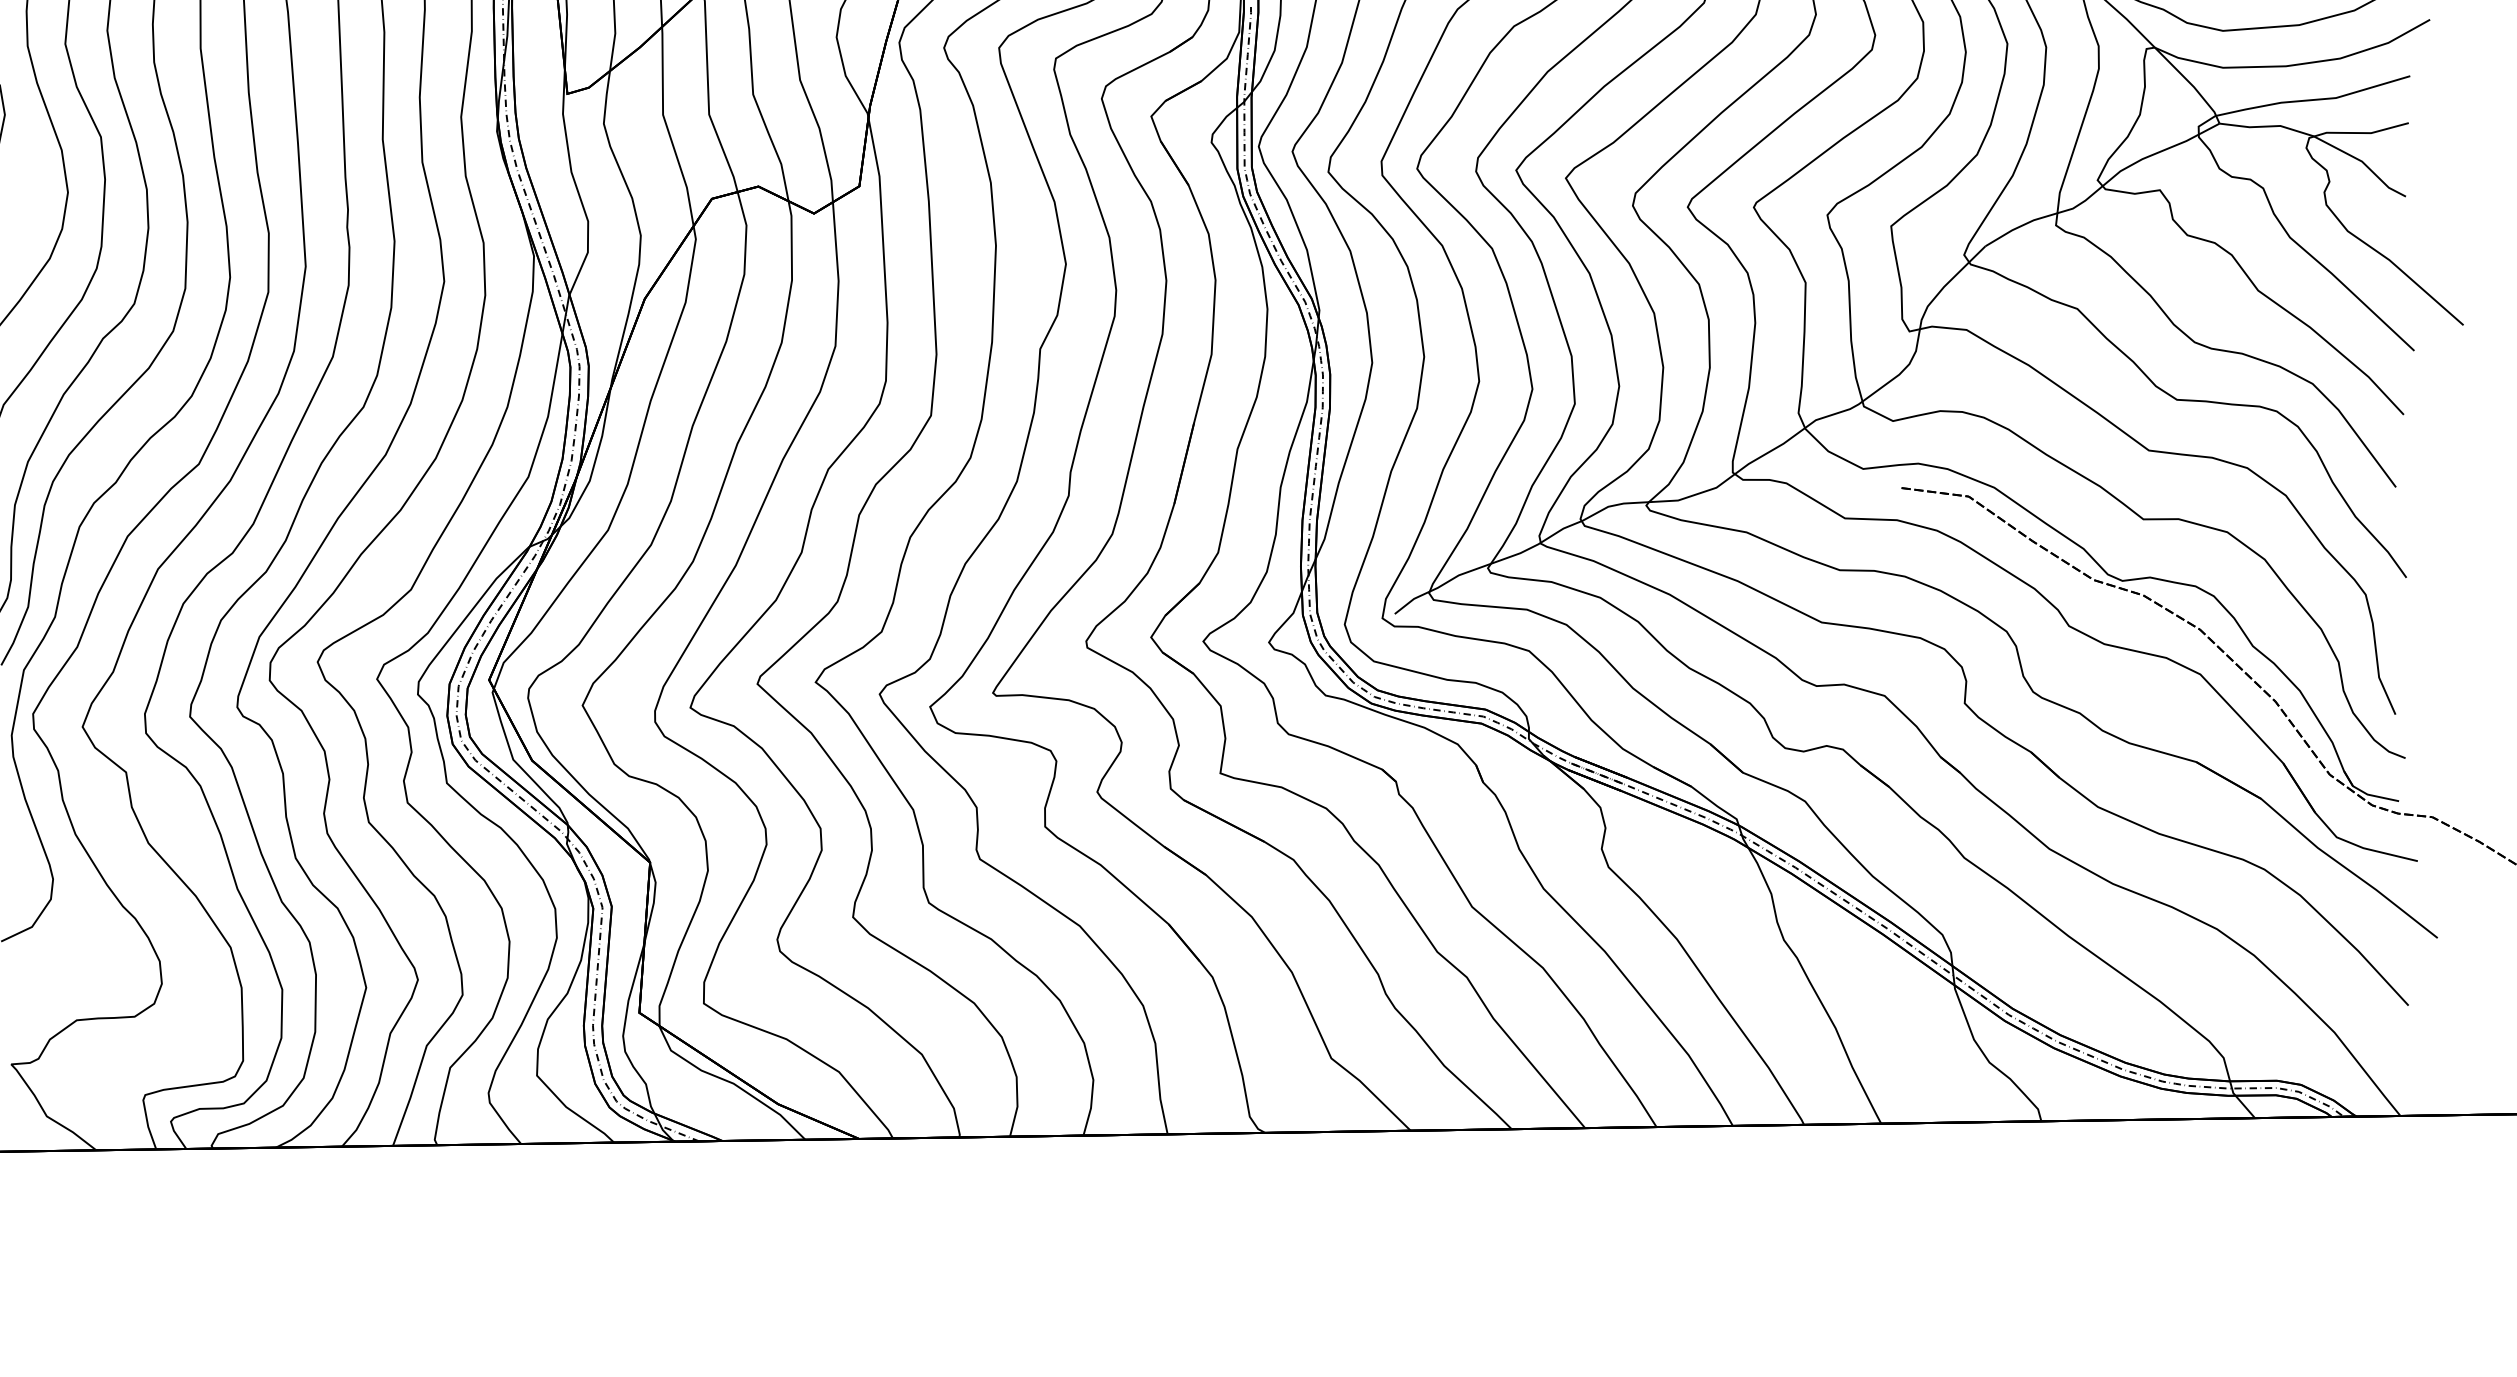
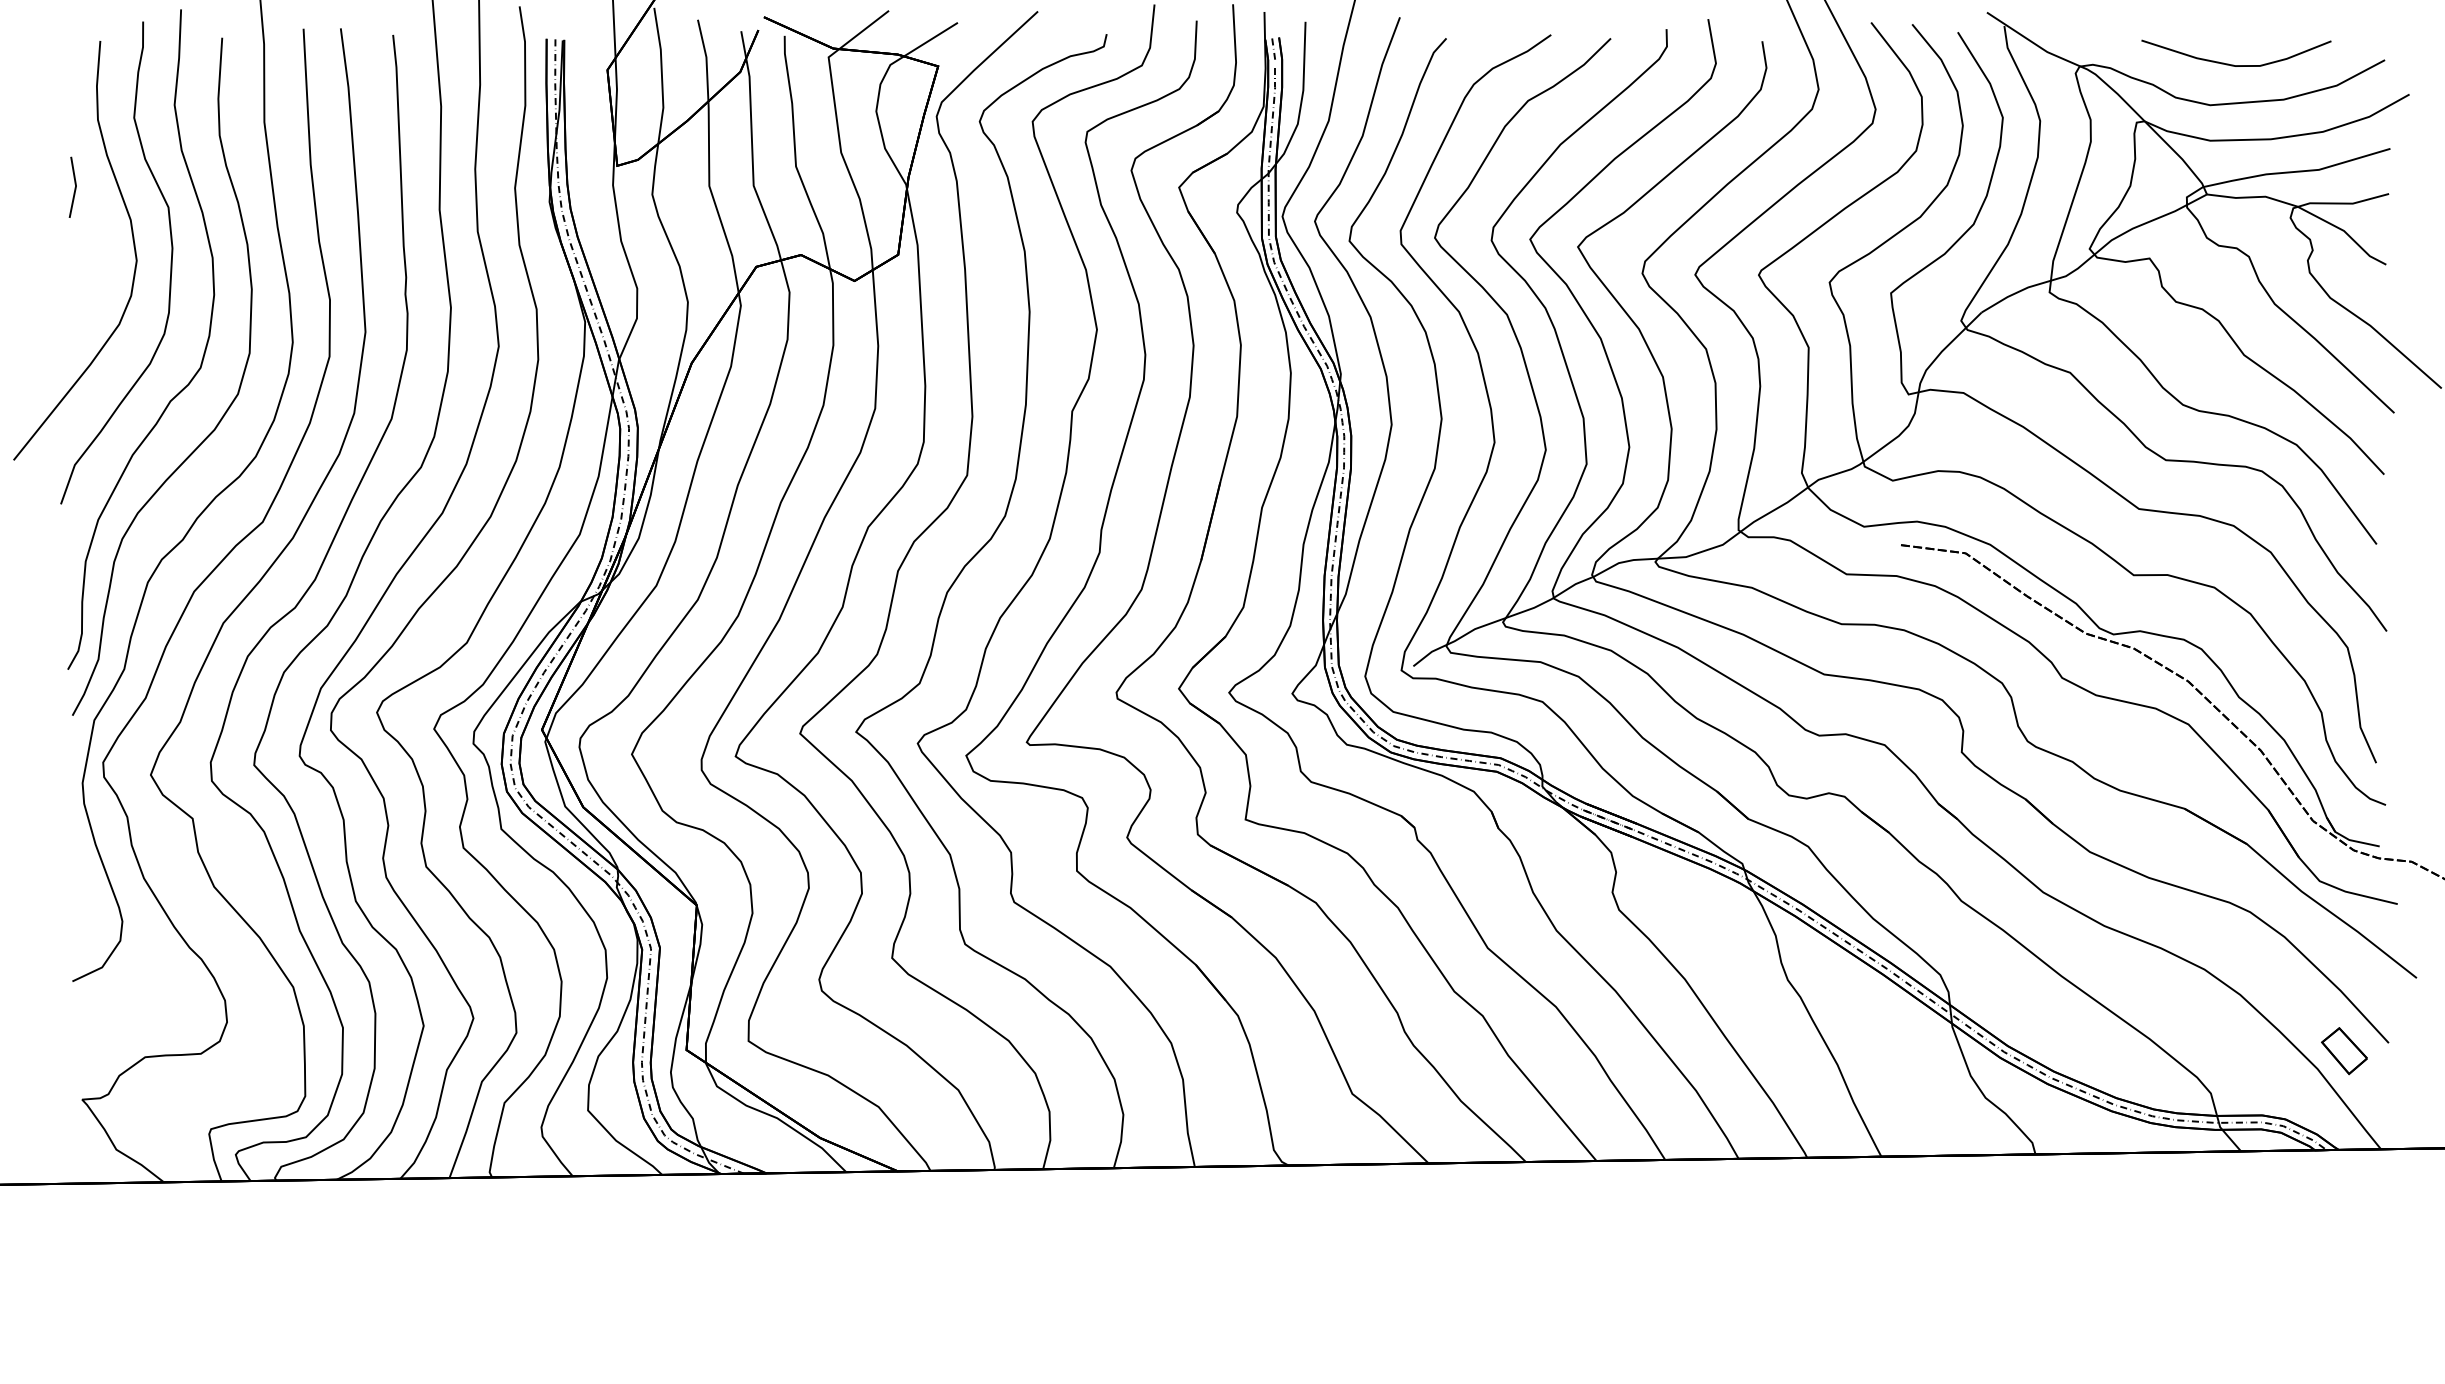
part: (2362, 1014) -> (2344, 1051), added

